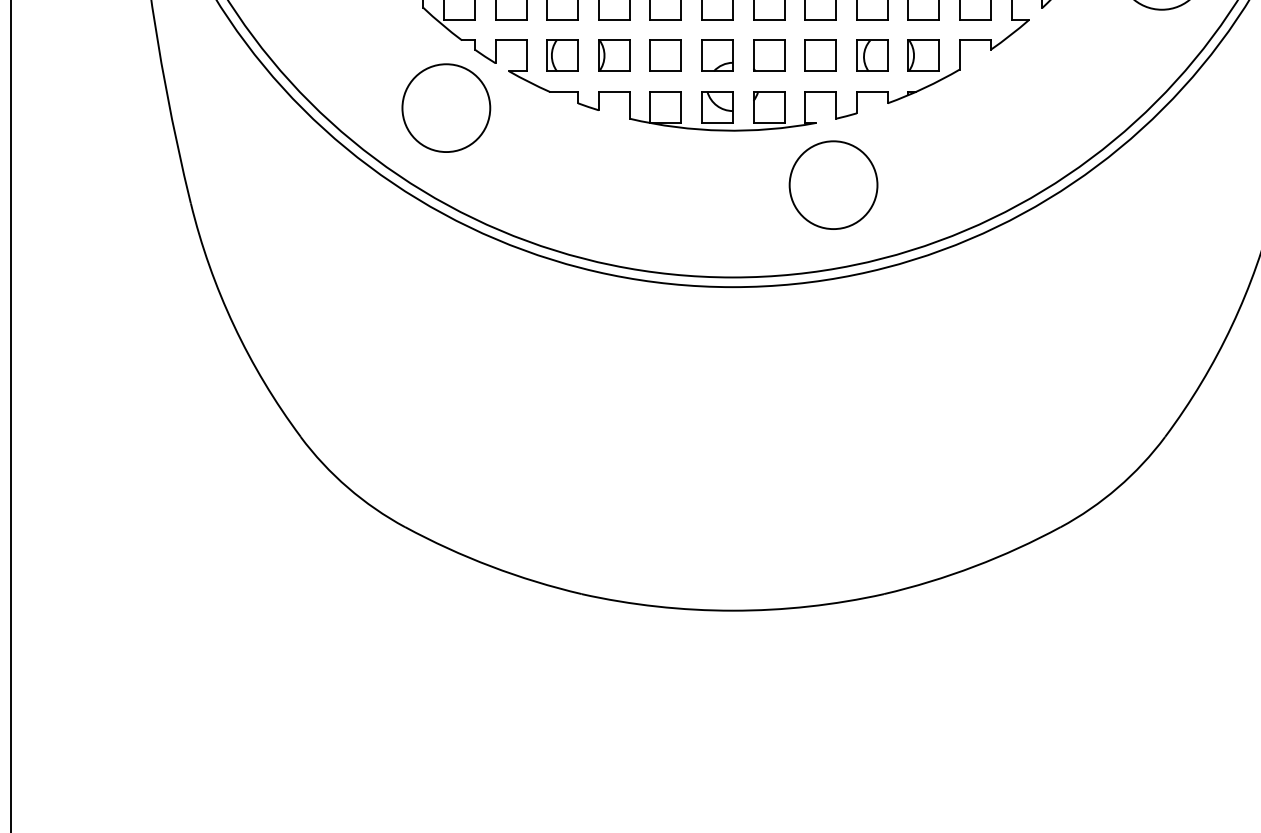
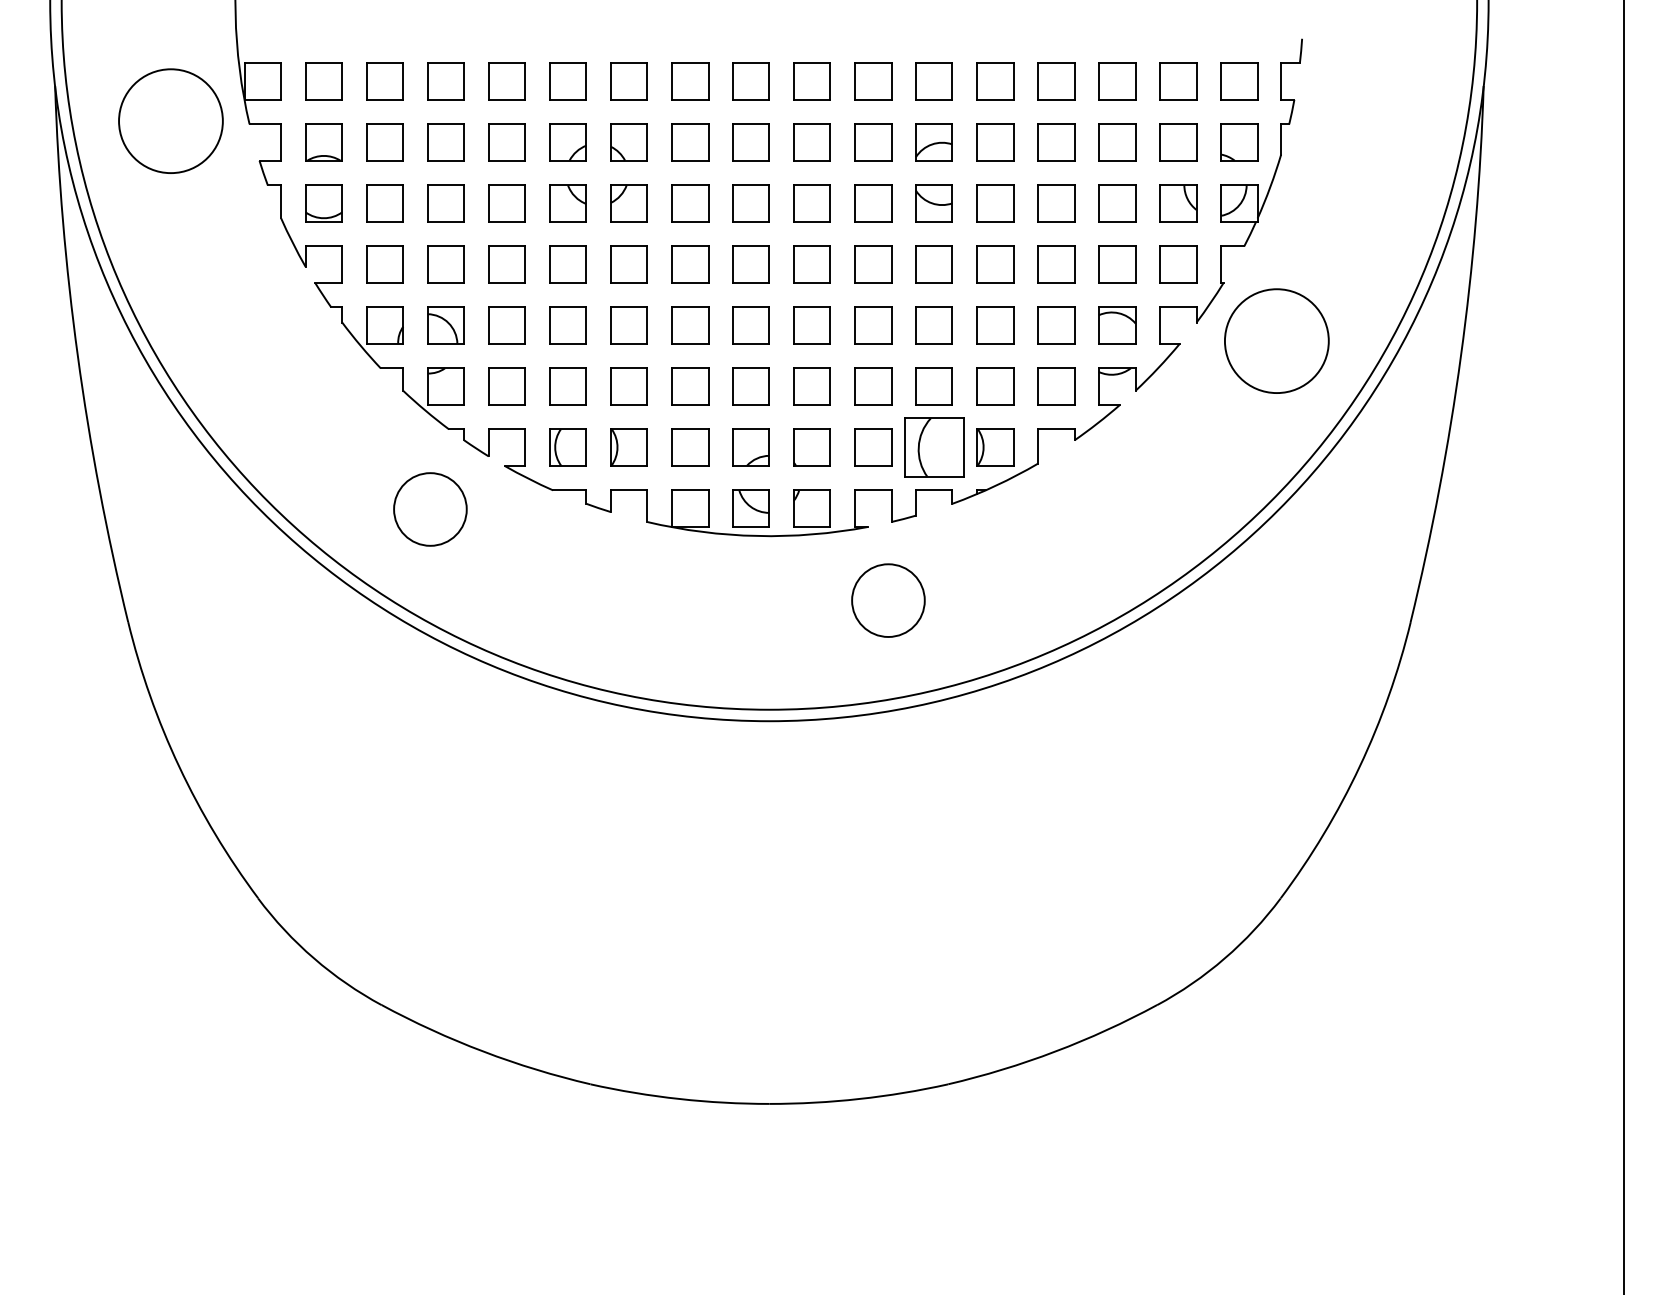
part: (871, 55) -> (933, 447), size x1.6
circle: (446, 108) -> (430, 509), size x0.7
circle: (833, 185) -> (888, 600), size x0.7

